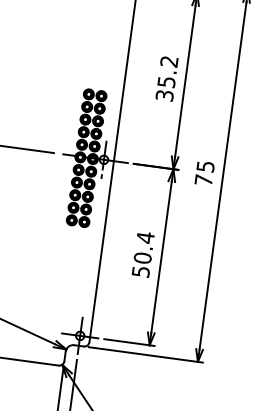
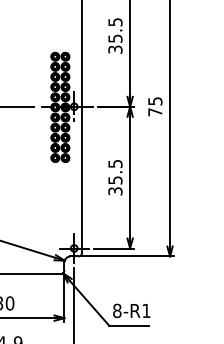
text: (169, 61) -> (115, 22), 35.2 -> 35.5
text: (143, 254) -> (115, 177), 50.4 -> 35.5

